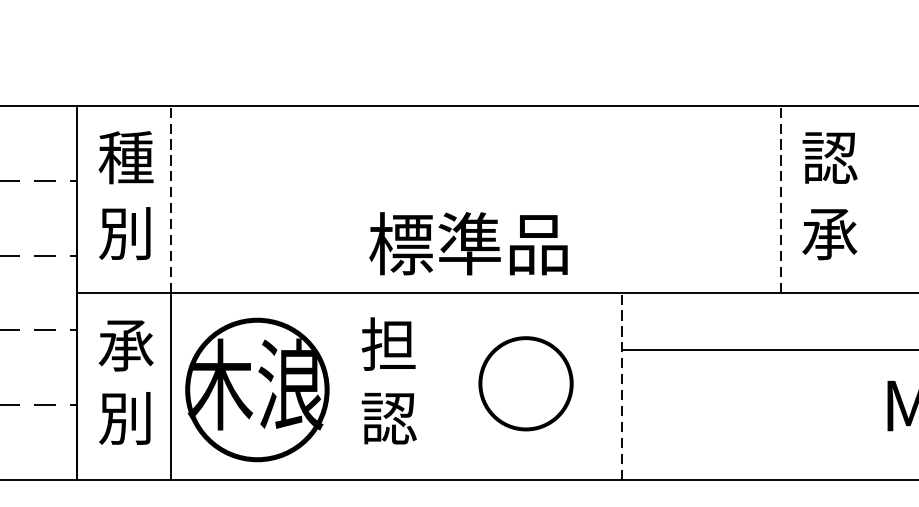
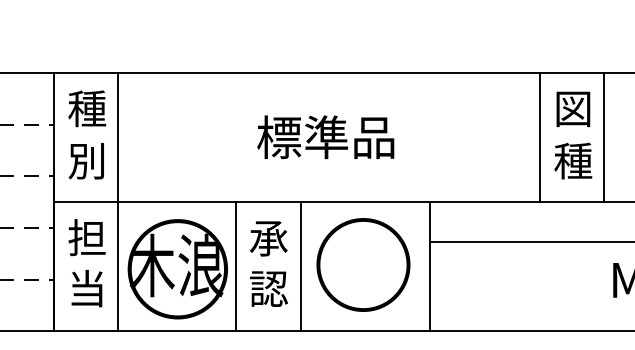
text: (830, 158) -> (573, 109), 認 -> 図
line: (171, 199) -> (118, 137), dashed -> solid
line: (780, 199) -> (539, 137), dashed -> solid
line: (874, 199) -> (604, 137), added
text: (830, 232) -> (573, 160), 承 -> 種
text: (468, 244) -> (325, 137), moved
text: (126, 343) -> (87, 237), 承 -> 担
text: (388, 343) -> (268, 237), 担 -> 承
part: (526, 383) -> (363, 264), size x1.43
line: (342, 385) -> (236, 266), added
line: (434, 385) -> (300, 266), added
line: (621, 385) -> (429, 266), dashed -> solid
text: (123, 417) -> (85, 288), 別 -> 当

